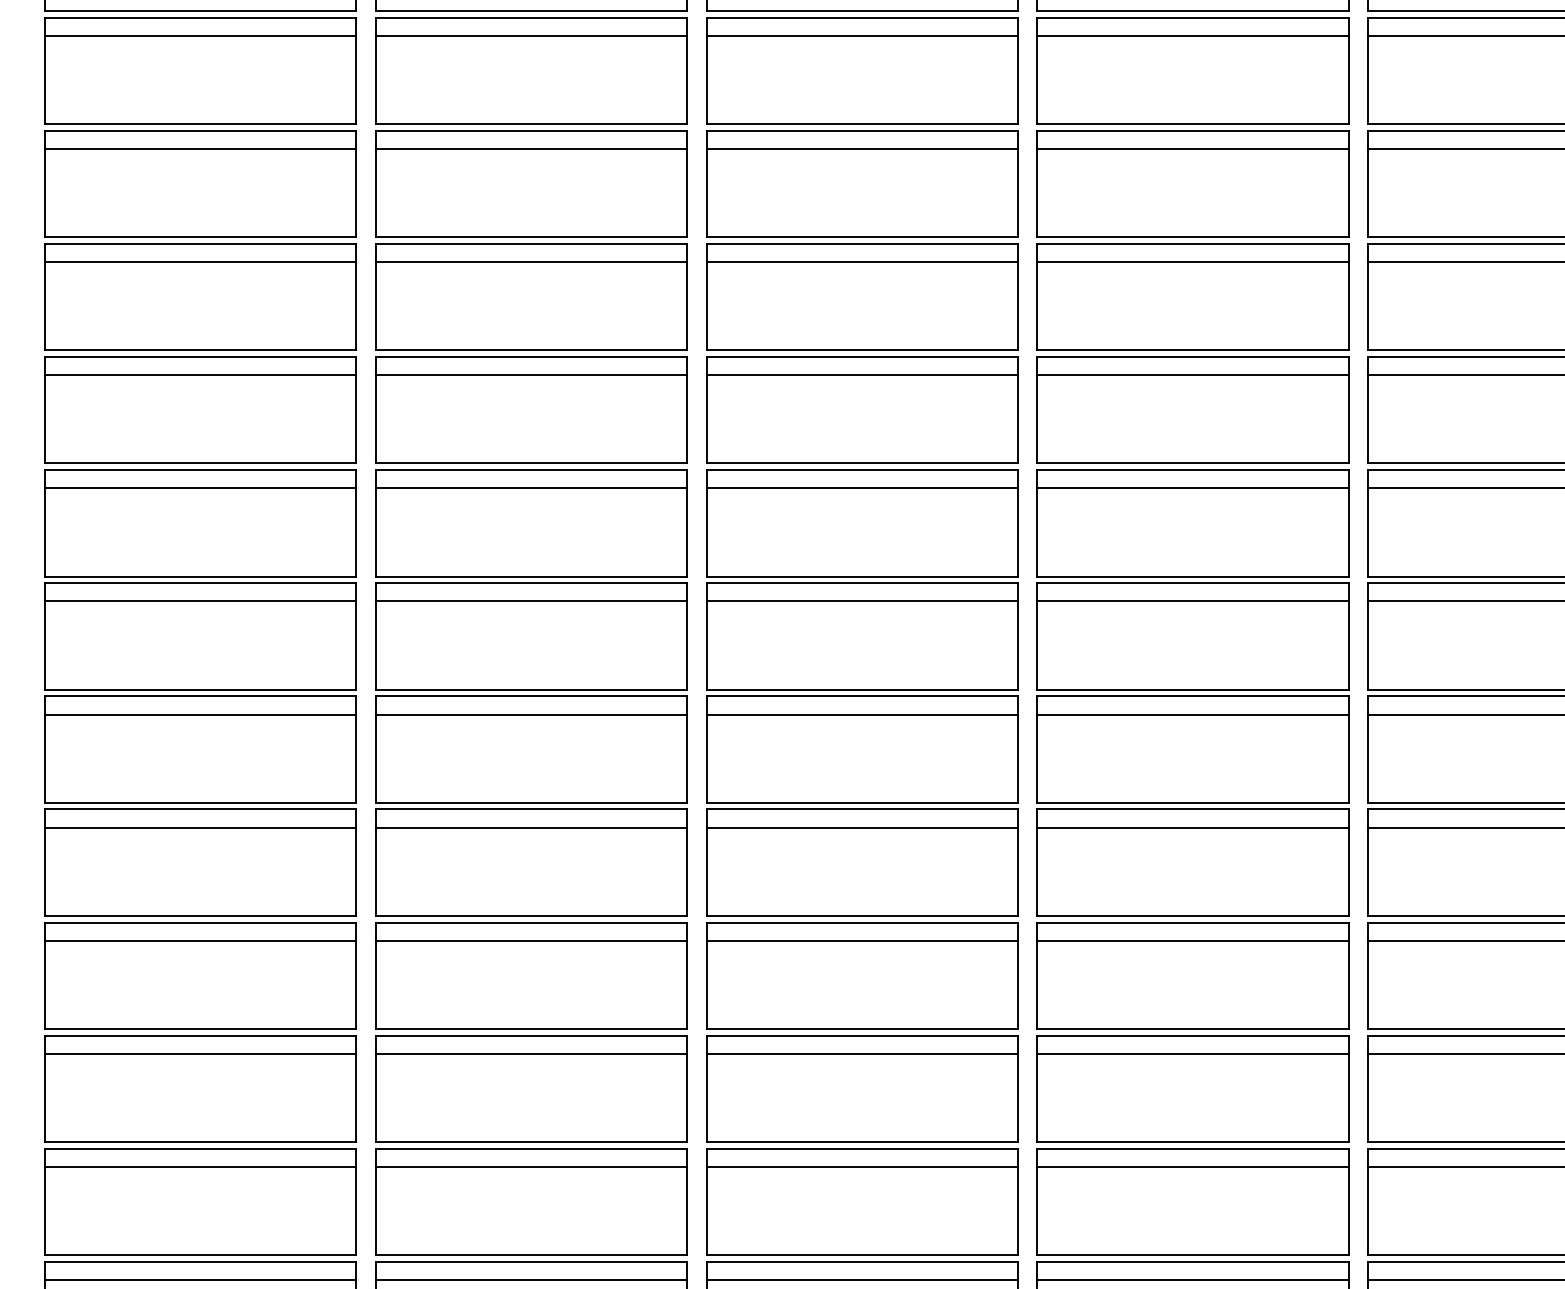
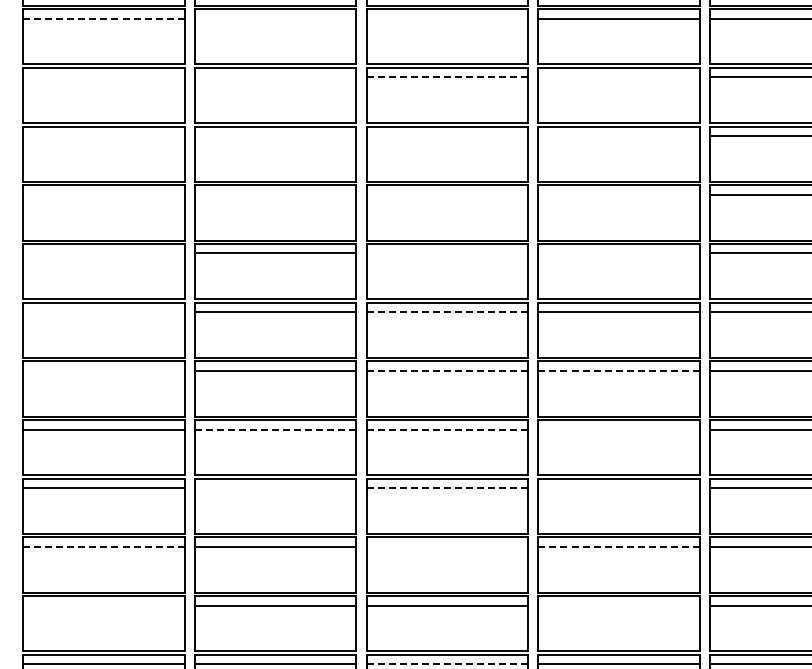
line: (199, 35) -> (103, 18), solid -> dashed
line: (531, 35) -> (275, 18), removed
line: (862, 35) -> (447, 18), removed
line: (199, 149) -> (103, 77), removed
line: (531, 149) -> (275, 77), removed
line: (862, 149) -> (447, 77), solid -> dashed
line: (1191, 149) -> (618, 77), removed
line: (199, 262) -> (103, 136), removed
line: (531, 262) -> (275, 136), removed
line: (862, 262) -> (447, 136), removed
line: (1191, 262) -> (618, 136), removed
line: (199, 374) -> (103, 194), removed
line: (531, 374) -> (275, 194), removed
line: (862, 374) -> (447, 194), removed
line: (1191, 374) -> (618, 194), removed
line: (199, 488) -> (103, 253), removed
line: (862, 488) -> (447, 253), removed
line: (1191, 488) -> (618, 253), removed
line: (199, 602) -> (103, 312), removed
line: (862, 602) -> (447, 312), solid -> dashed
line: (199, 713) -> (103, 370), removed
line: (862, 713) -> (447, 370), solid -> dashed
line: (1193, 713) -> (619, 370), solid -> dashed
line: (531, 827) -> (275, 429), solid -> dashed
line: (862, 827) -> (447, 429), solid -> dashed
line: (1191, 827) -> (618, 429), removed
line: (531, 941) -> (275, 488), removed
line: (862, 941) -> (447, 488), solid -> dashed
line: (1191, 941) -> (618, 488), removed
line: (199, 1053) -> (103, 546), solid -> dashed
line: (862, 1053) -> (447, 546), removed
line: (1193, 1053) -> (619, 546), solid -> dashed
line: (199, 1166) -> (103, 605), removed
line: (1191, 1166) -> (618, 605), removed
line: (862, 1280) -> (447, 664), solid -> dashed

